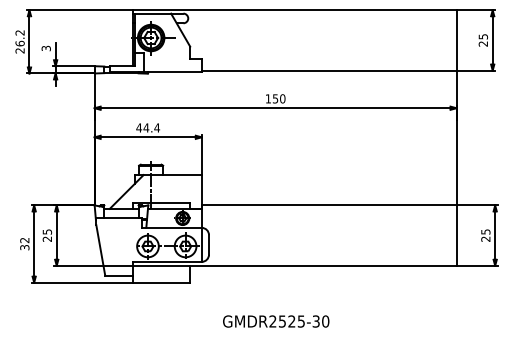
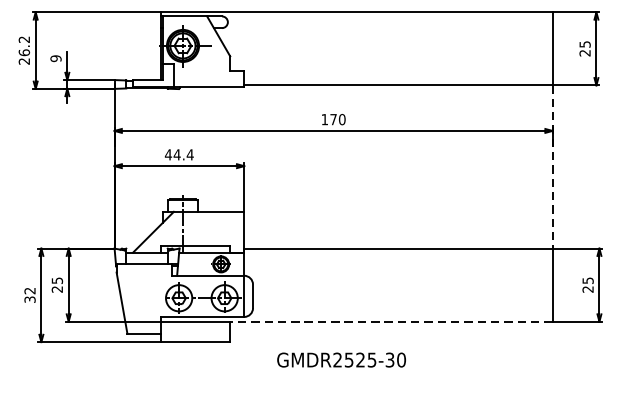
text: (45, 48) -> (55, 58), 3 -> 9
text: (275, 98) -> (333, 119), 150 -> 170
line: (456, 138) -> (552, 167), solid -> dashed
line: (322, 265) -> (390, 321), solid -> dashed
text: (276, 321) -> (341, 360), moved

